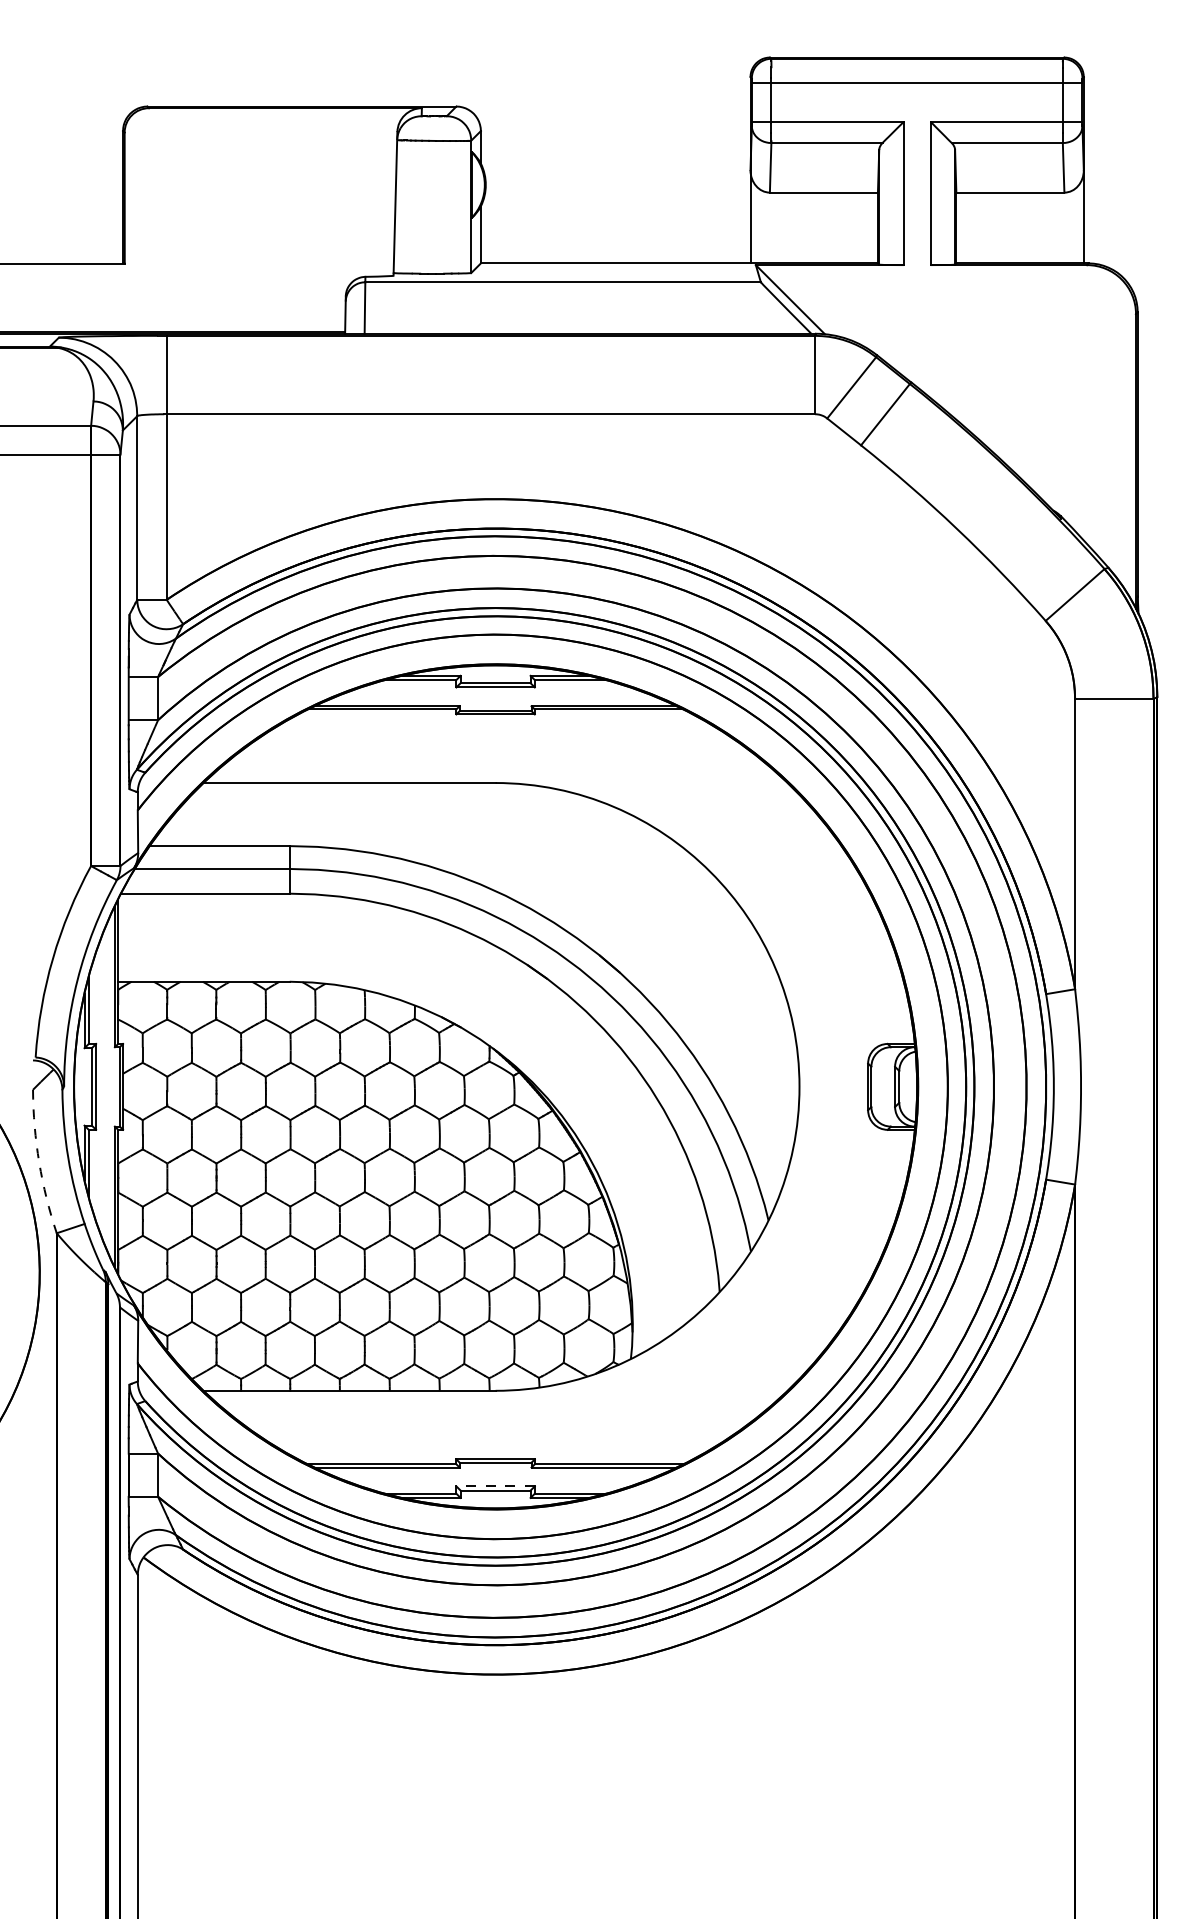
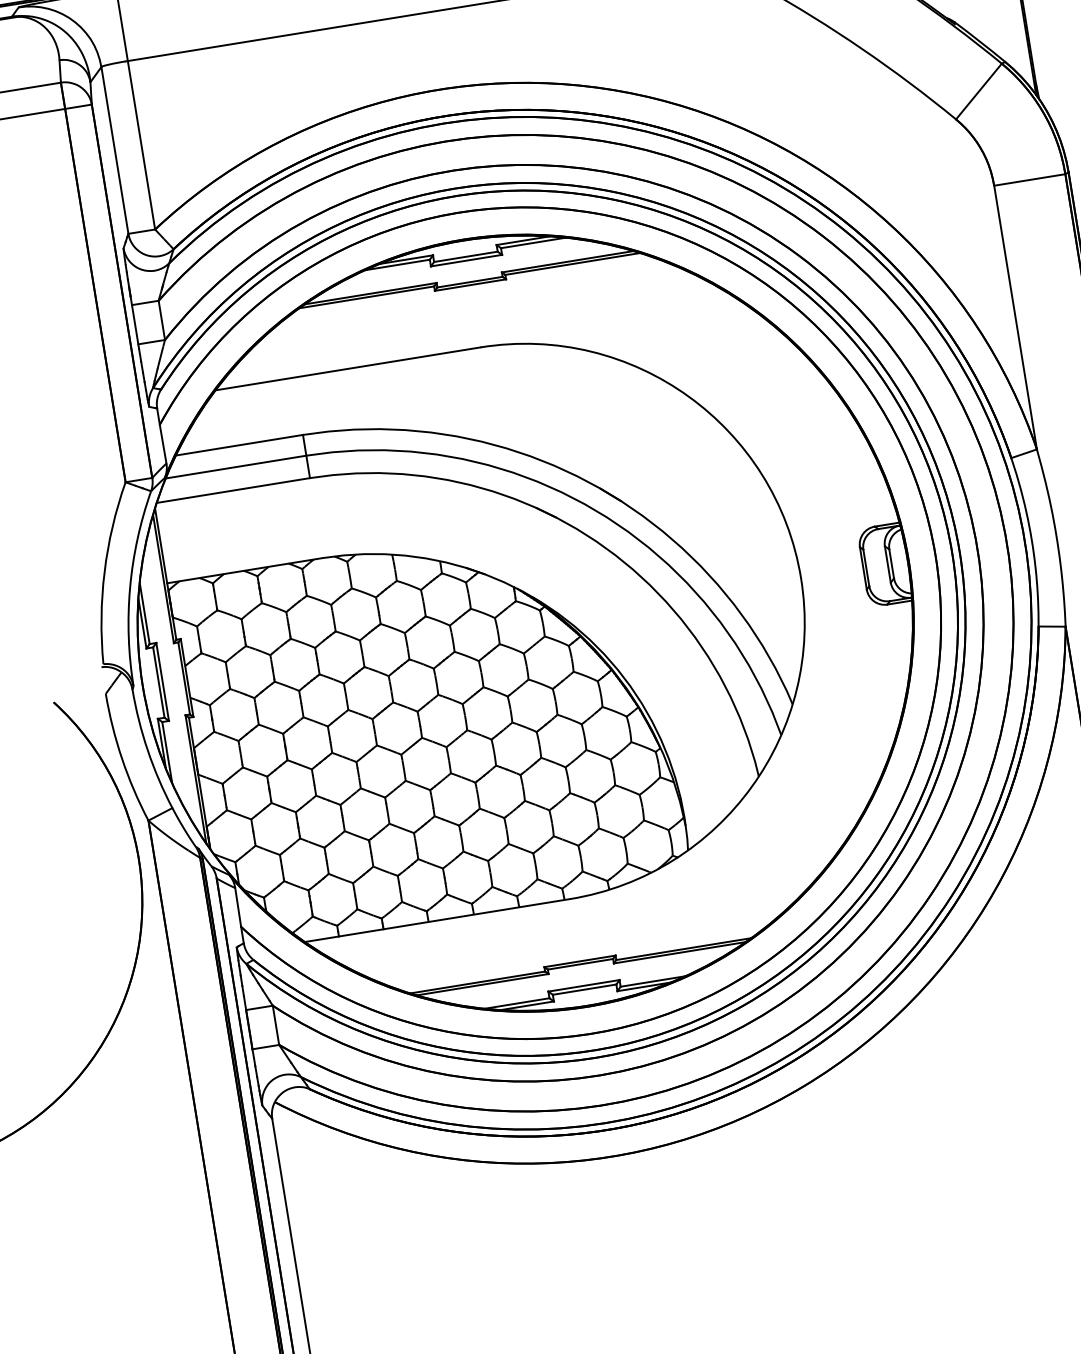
arc: (39, 1162) -> (122, 758), dashed -> solid
line: (495, 1486) -> (583, 985), dashed -> solid

